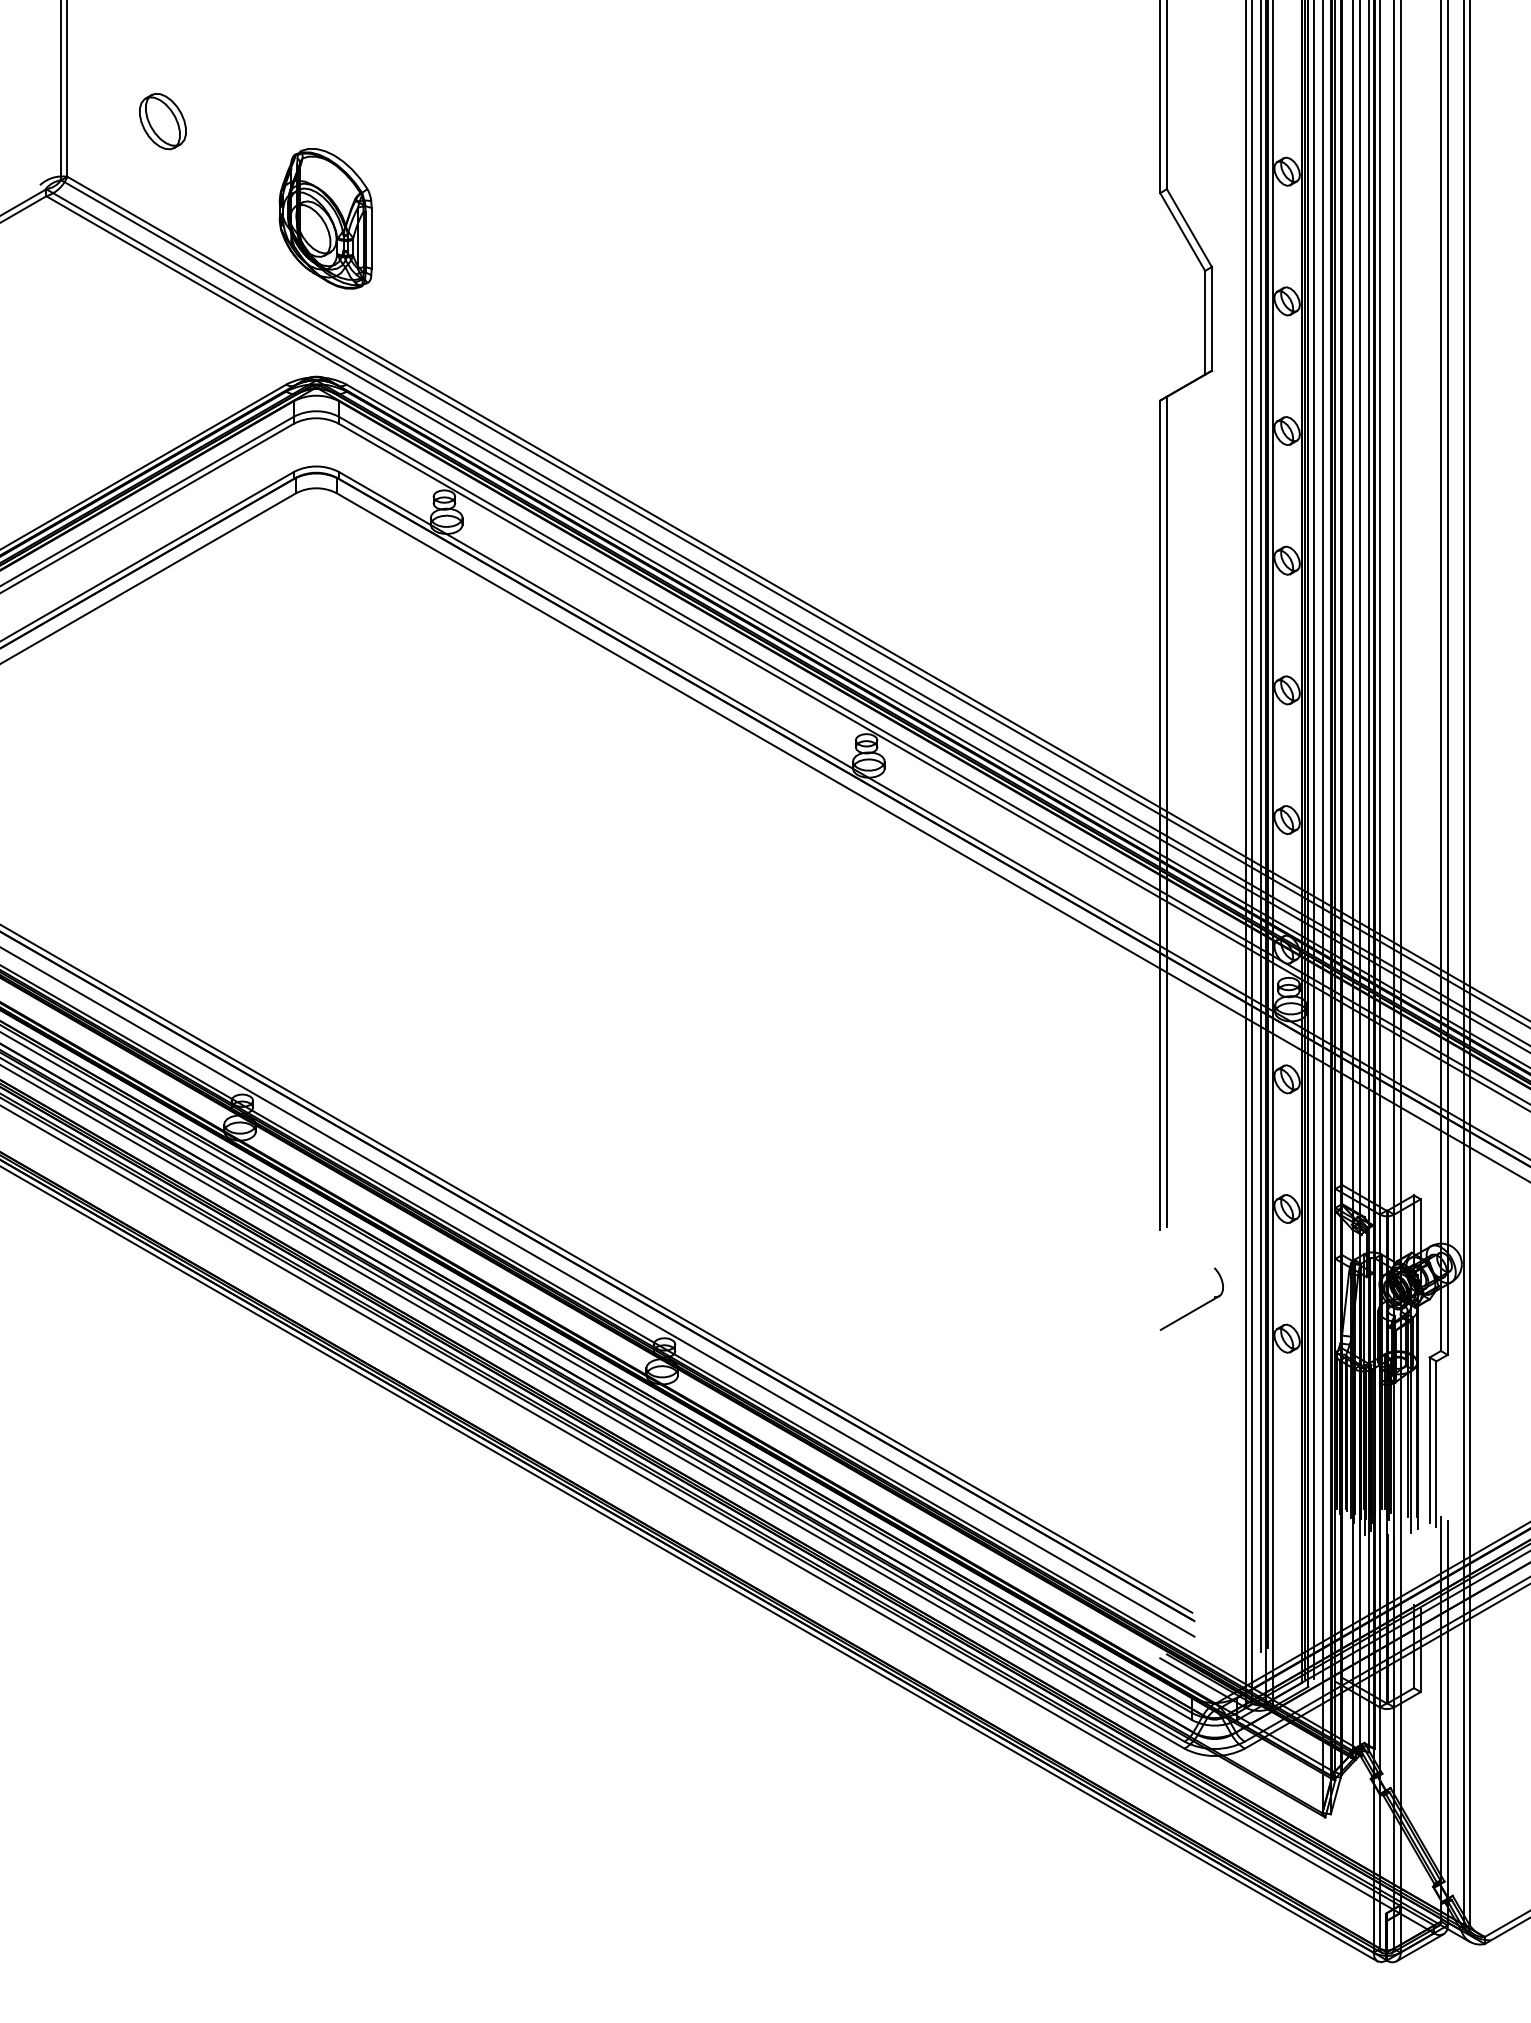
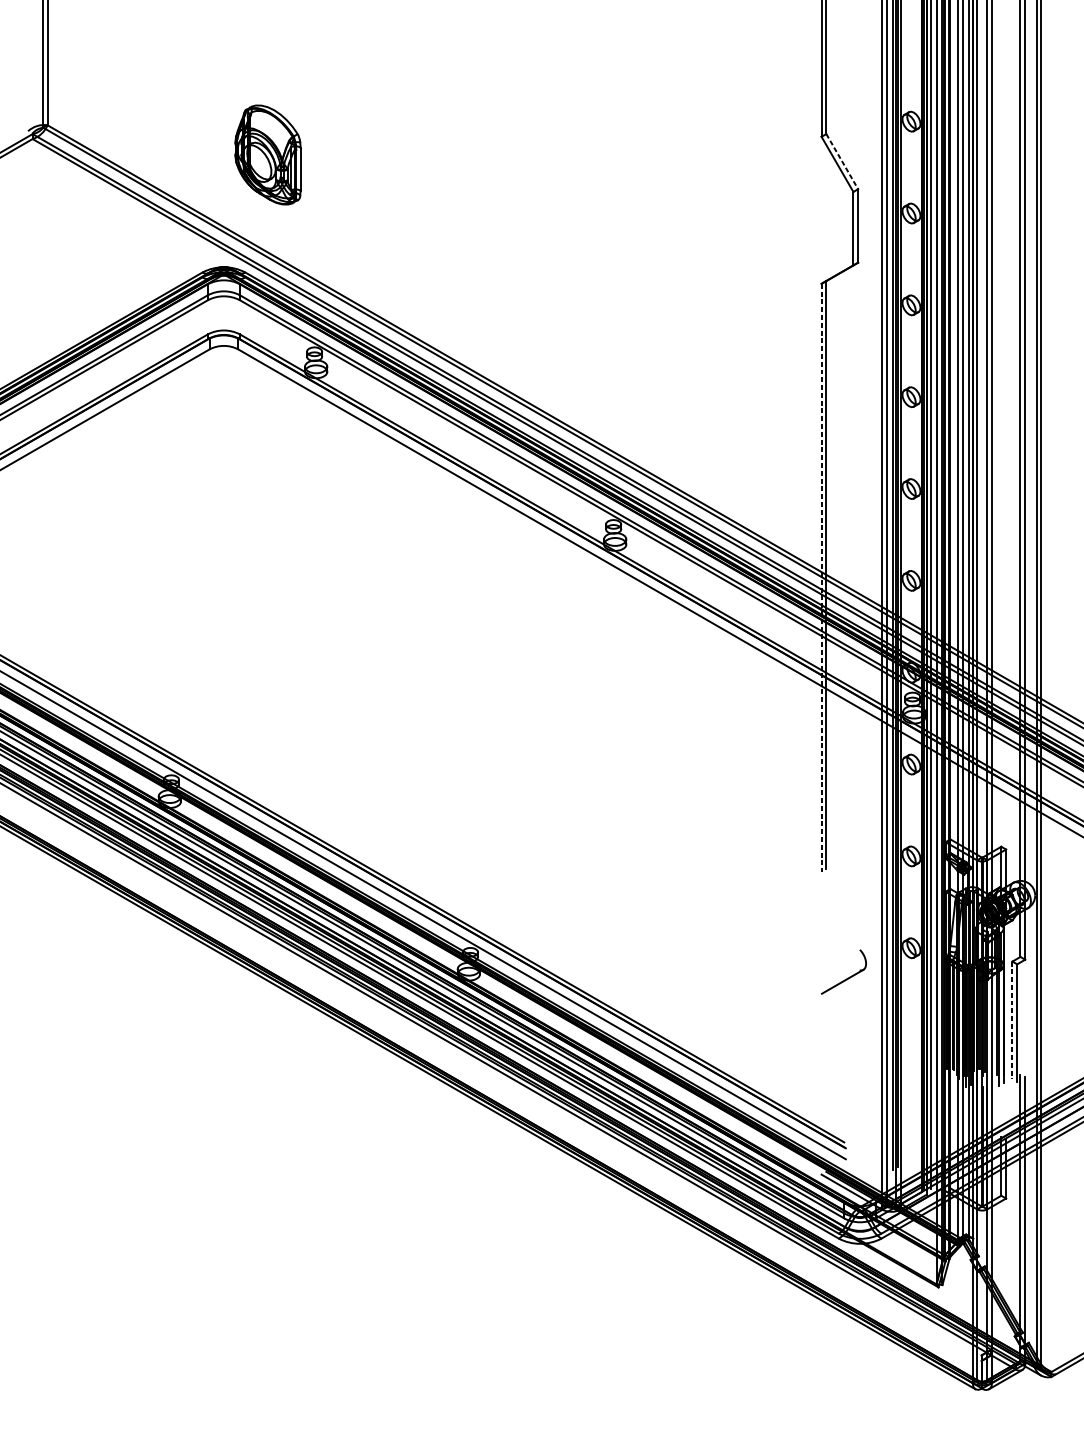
part: (162, 121) -> (114, 86), removed
part: (325, 218) -> (267, 154), moved
line: (1189, 228) -> (842, 161), solid -> dashed
line: (1160, 815) -> (821, 577), solid -> dashed
part: (1195, 1308) -> (846, 978), moved
line: (1429, 1440) -> (1012, 1020), solid -> dashed

